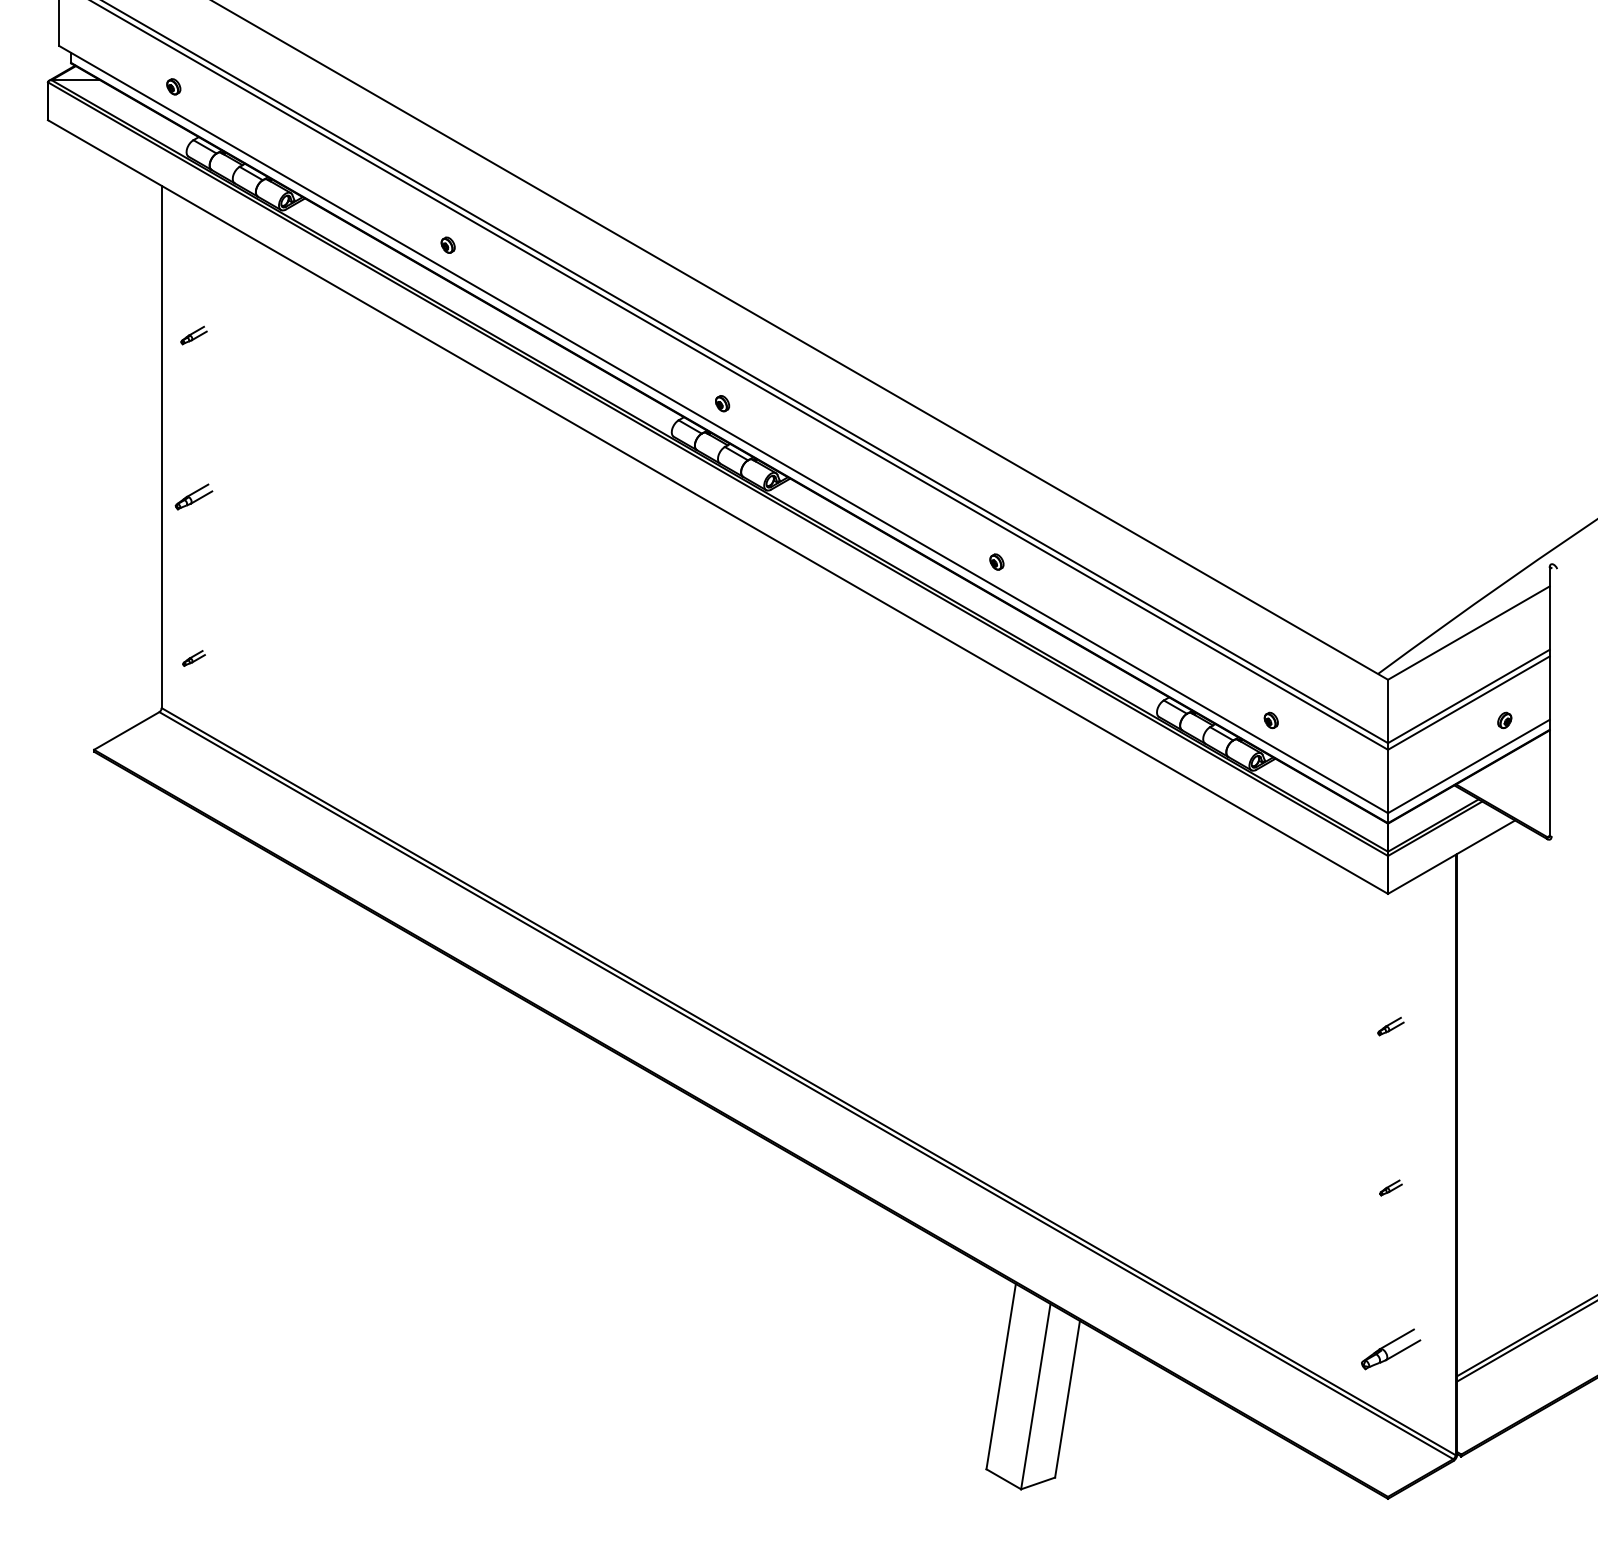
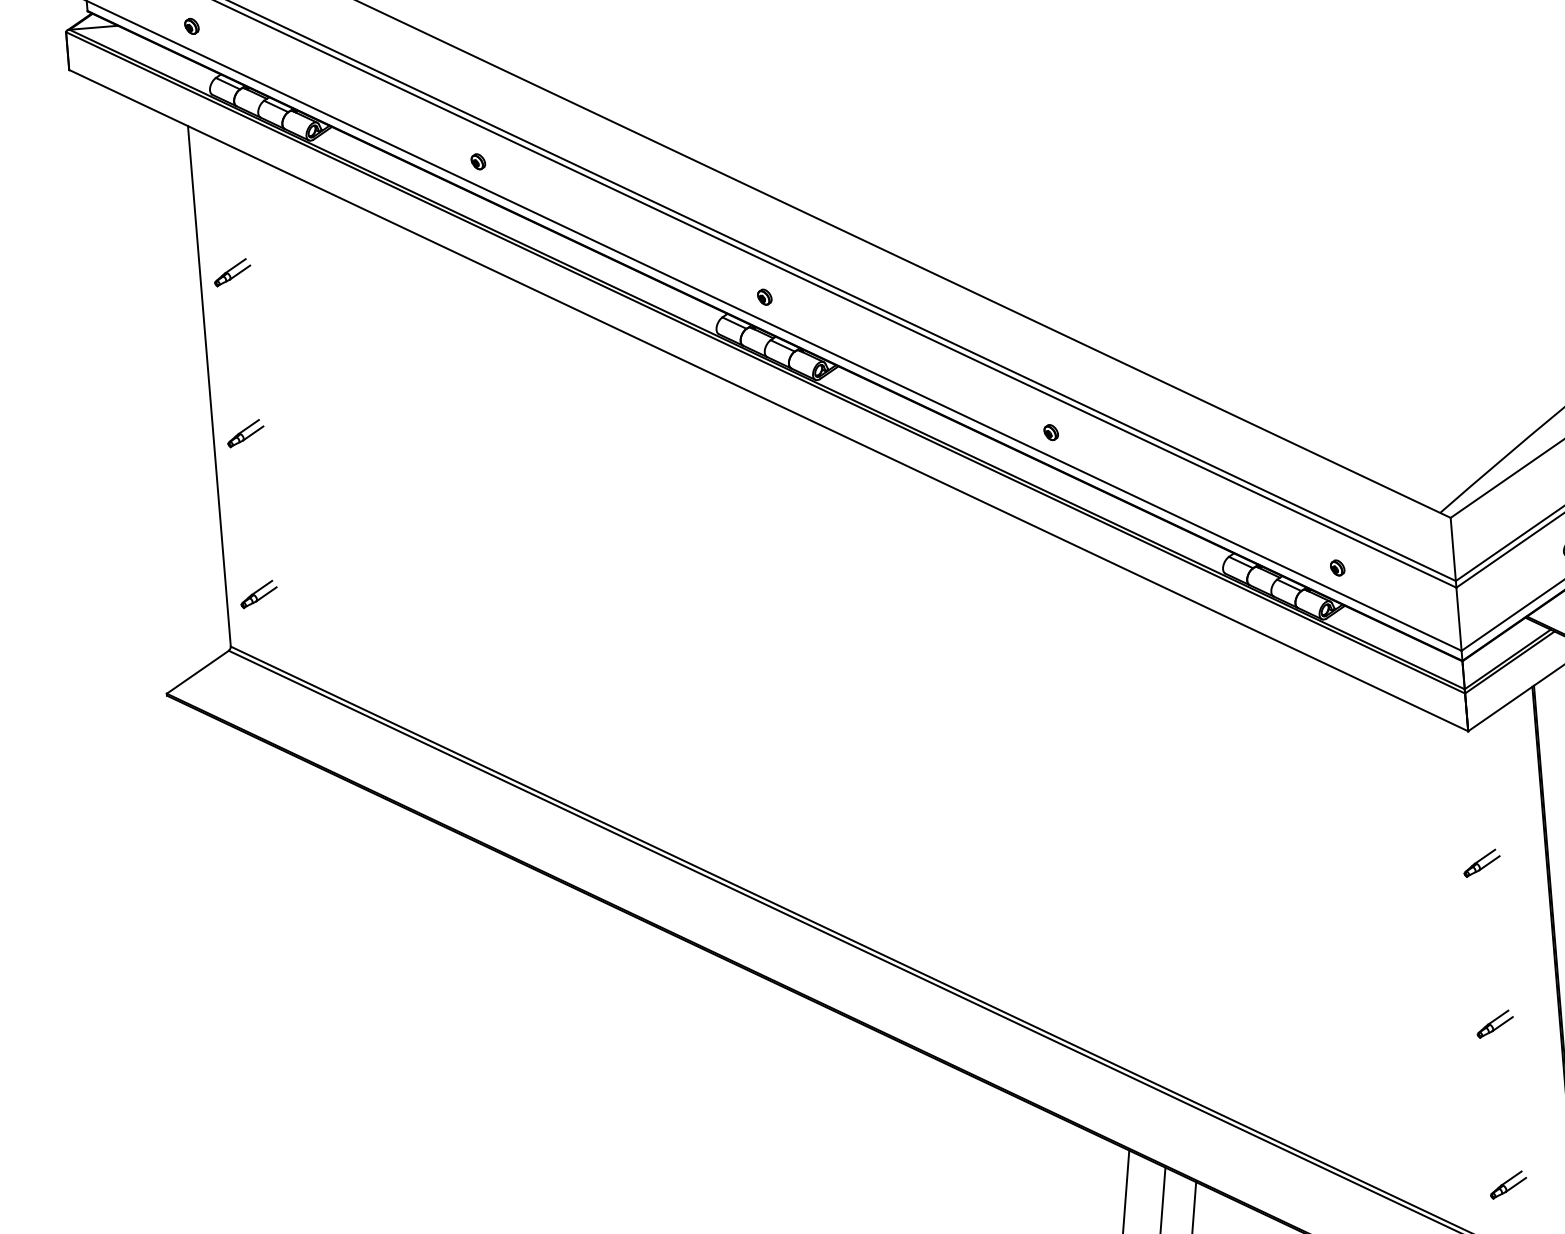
part: (193, 335) -> (231, 272), size x1.43
part: (193, 658) -> (258, 594), size x1.67
part: (1390, 1026) -> (1481, 863), size x1.43
part: (1390, 1187) -> (1494, 1023), size x1.67
part: (1390, 1349) -> (1508, 1185), size x0.62

